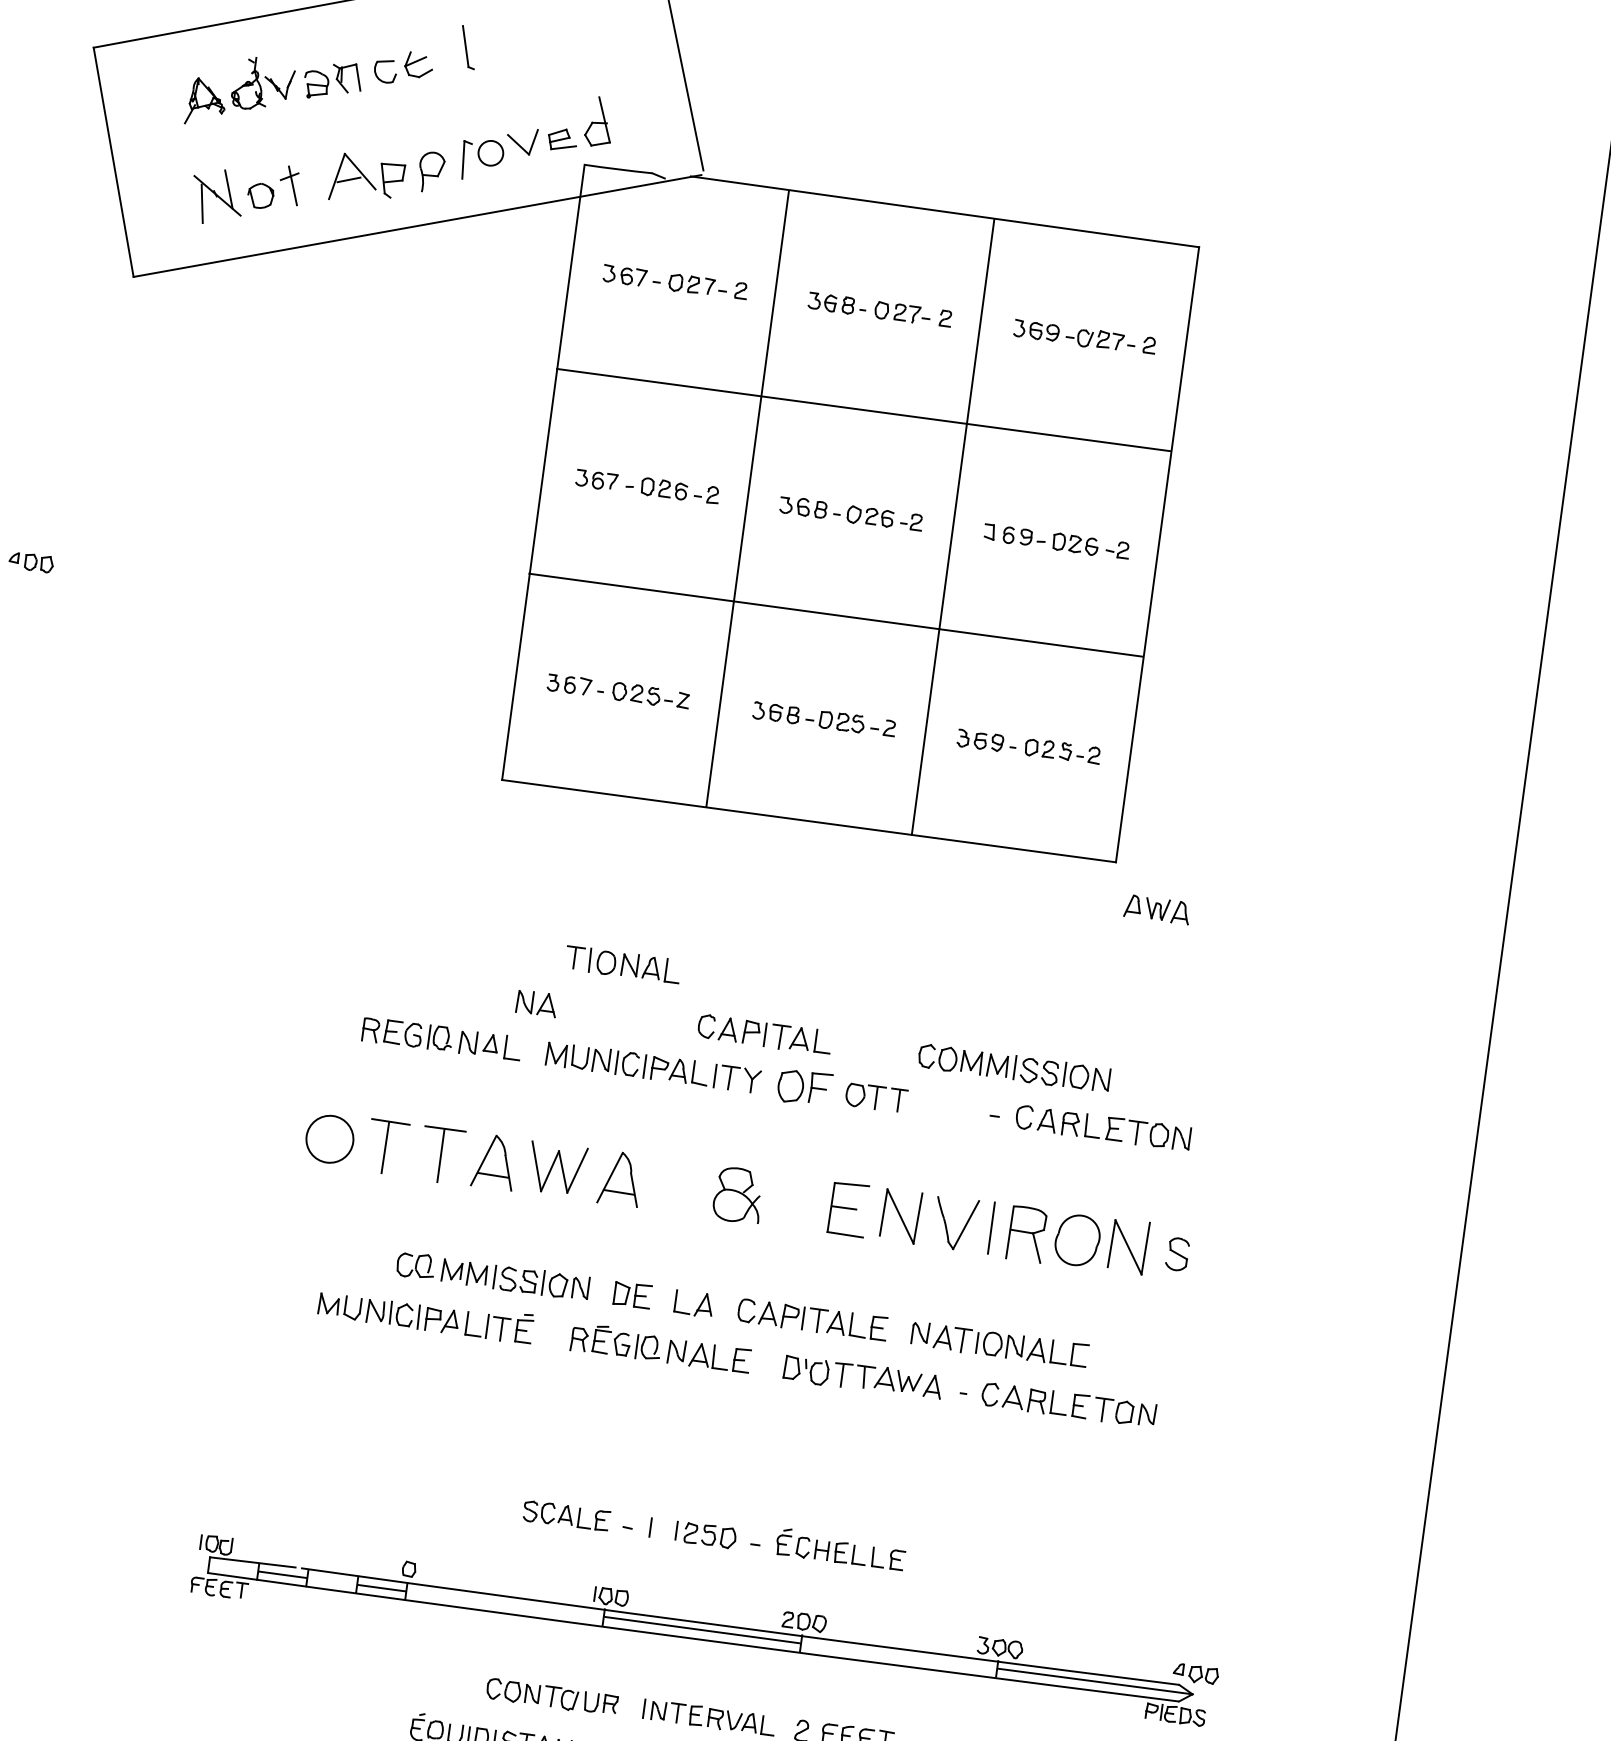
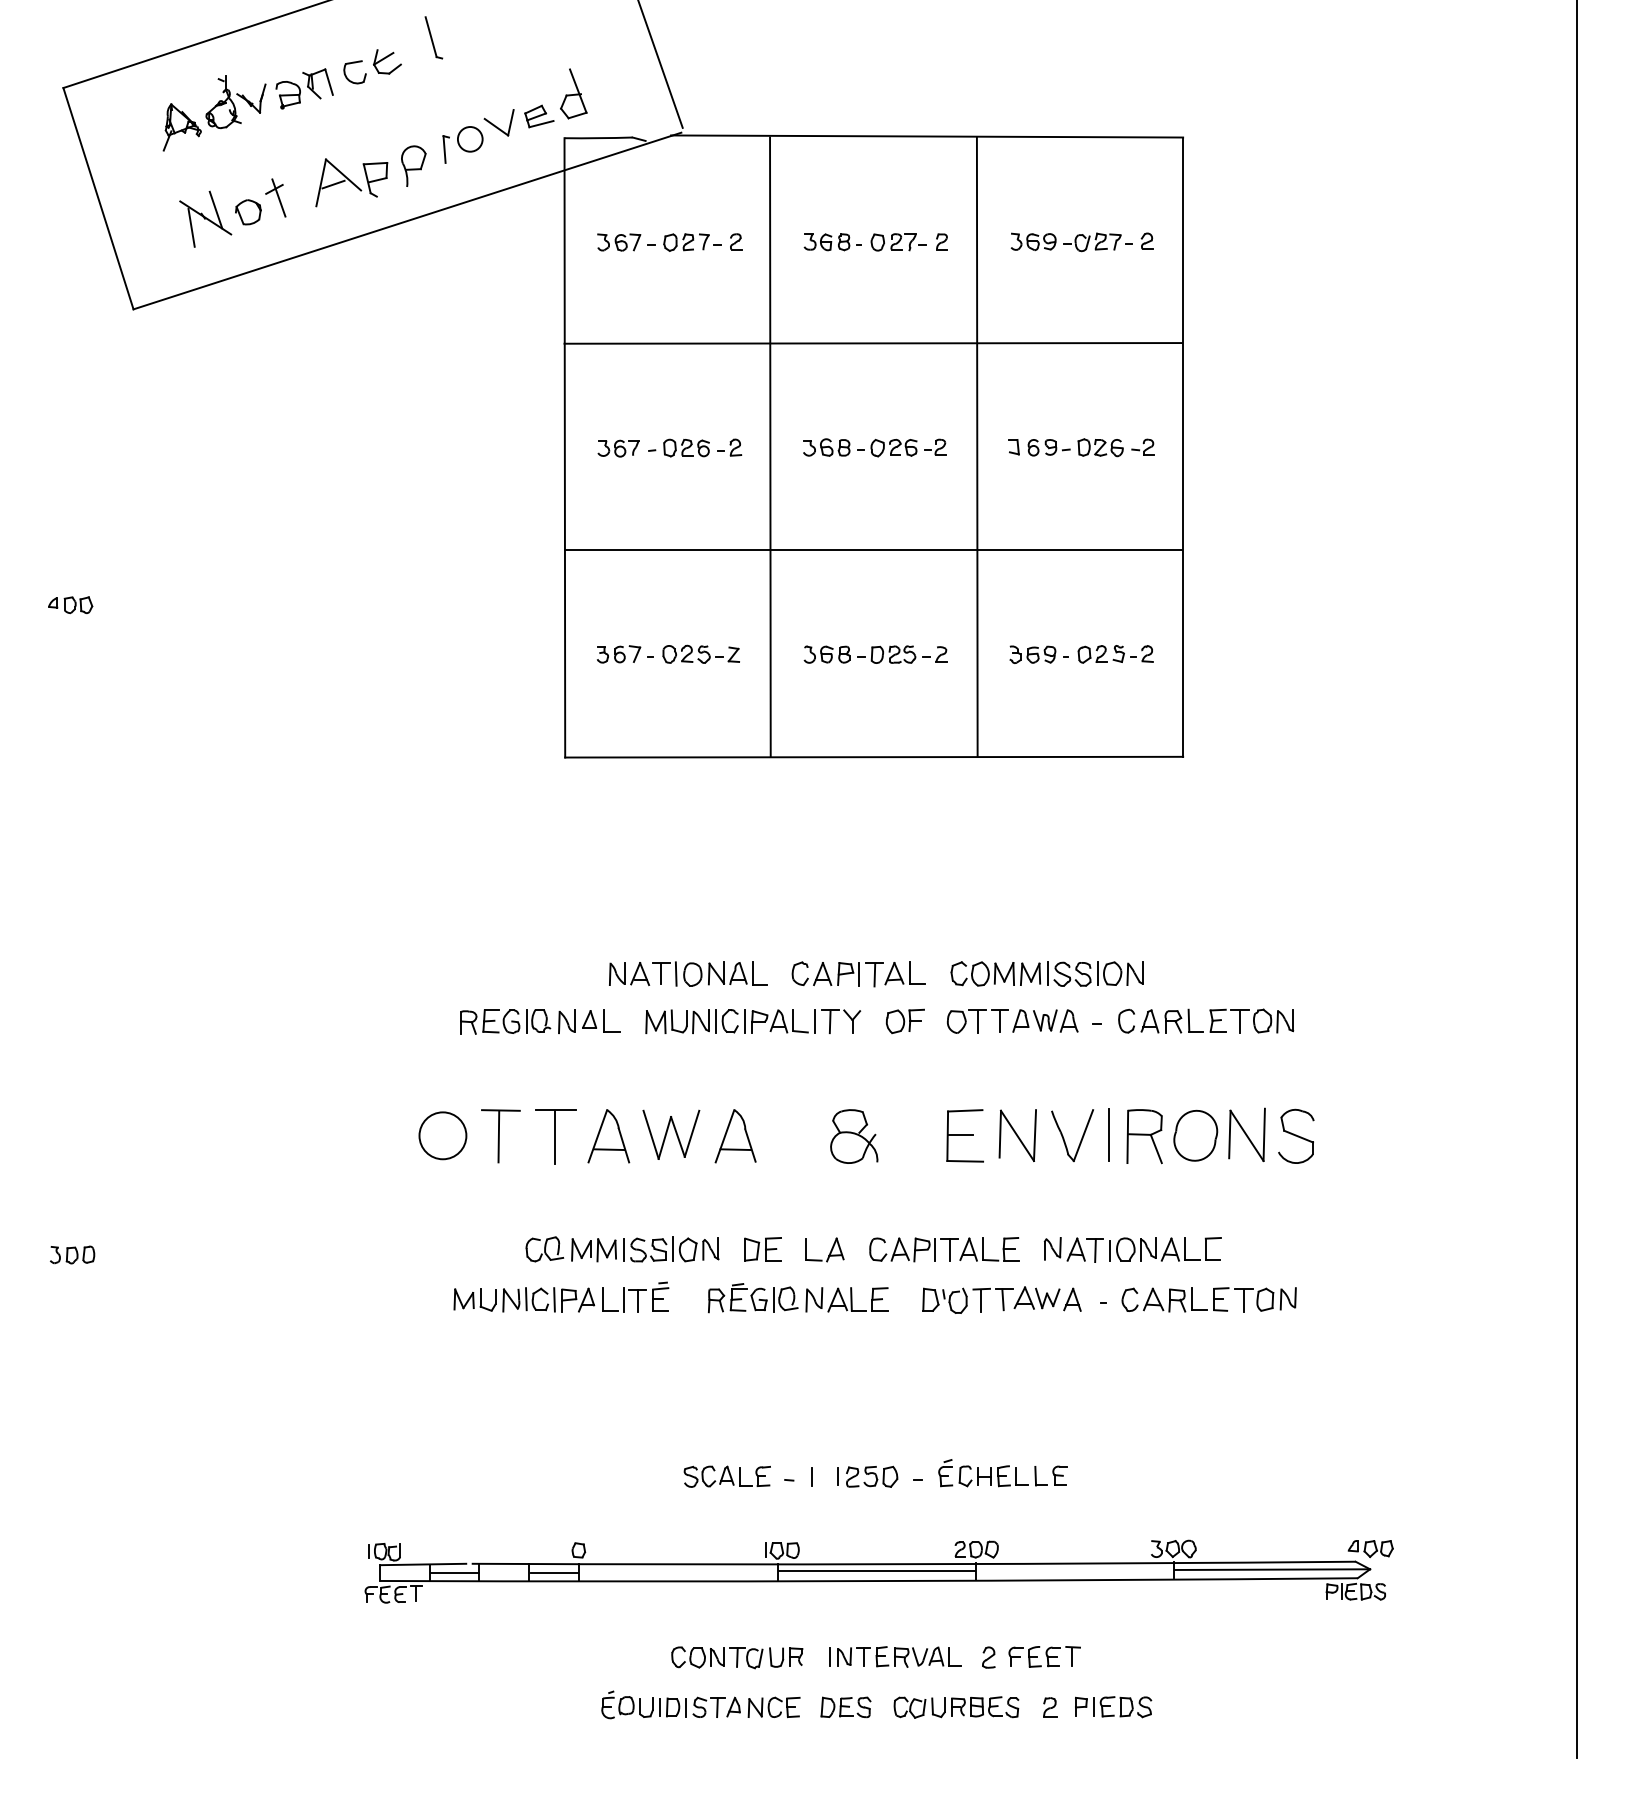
part: (464, 160) -> (445, 149), size x0.71
part: (1157, 909) -> (1045, 1020), moved
part: (623, 964) -> (709, 973), moved
part: (1013, 1067) -> (1046, 973), moved
part: (803, 1087) -> (904, 1021), size x0.71
part: (1177, 1253) -> (1296, 1135), size x1.67

